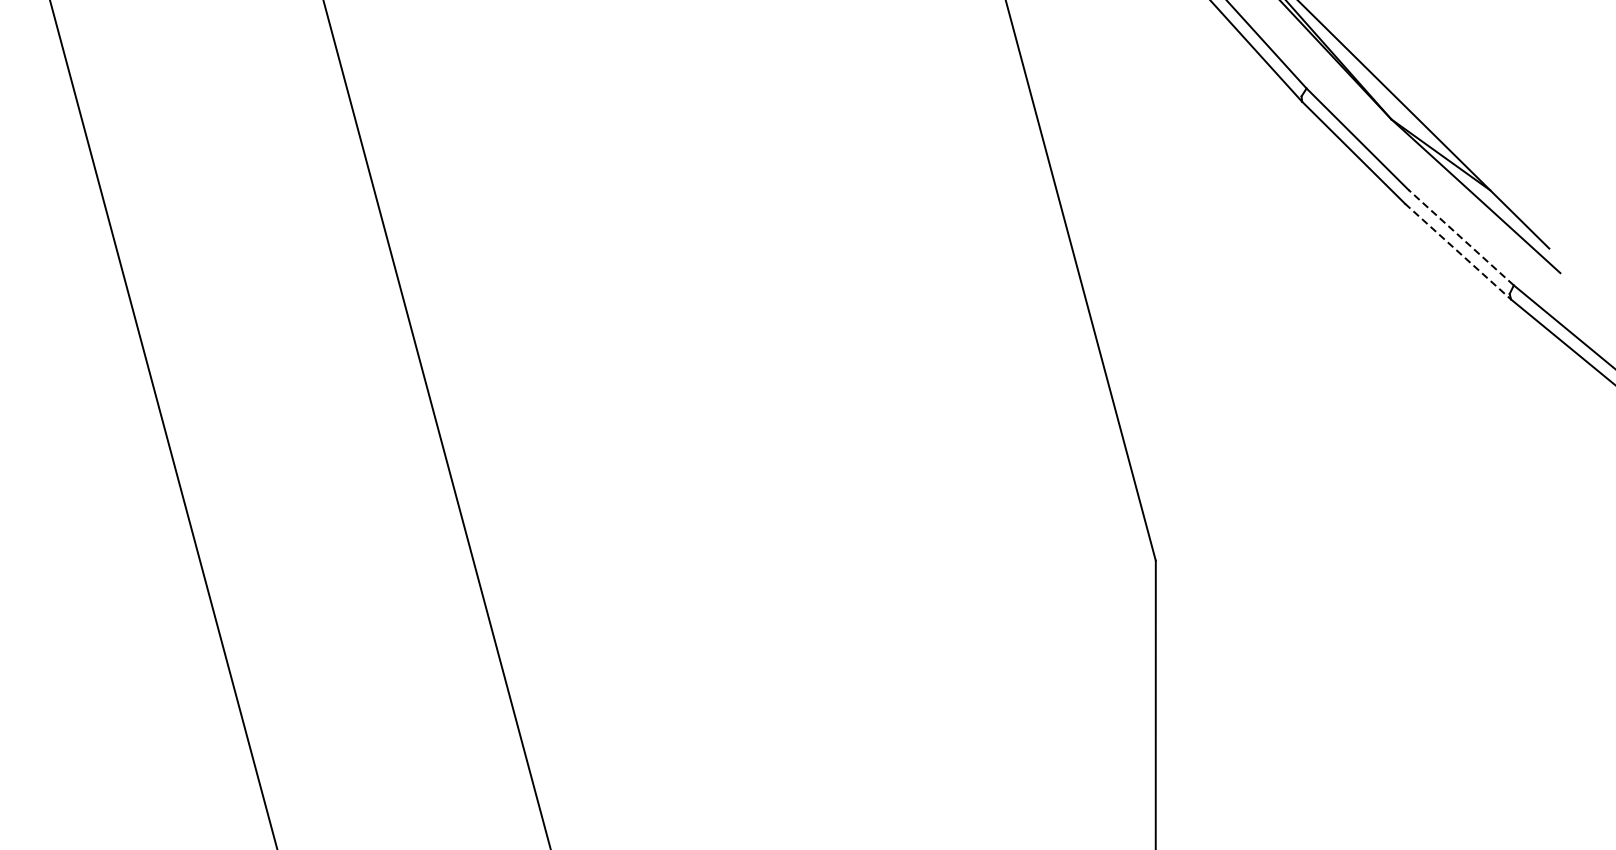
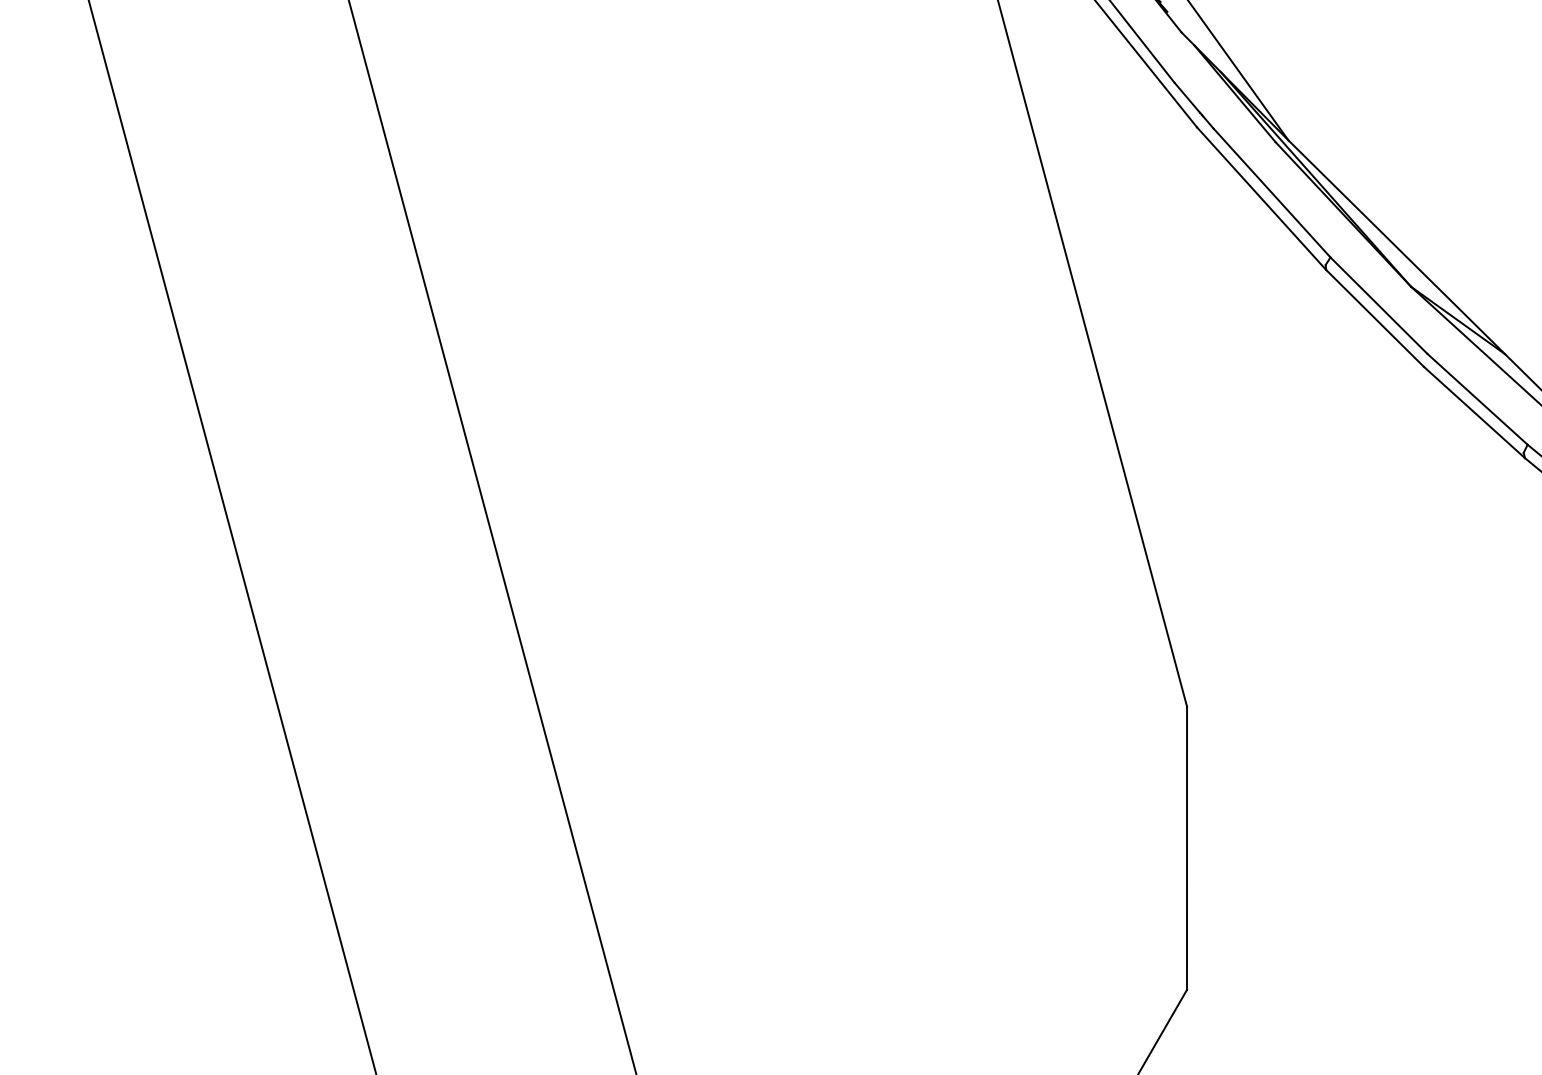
line: (1461, 237) -> (1477, 399), dashed -> solid
line: (1457, 251) -> (1474, 412), dashed -> solid

